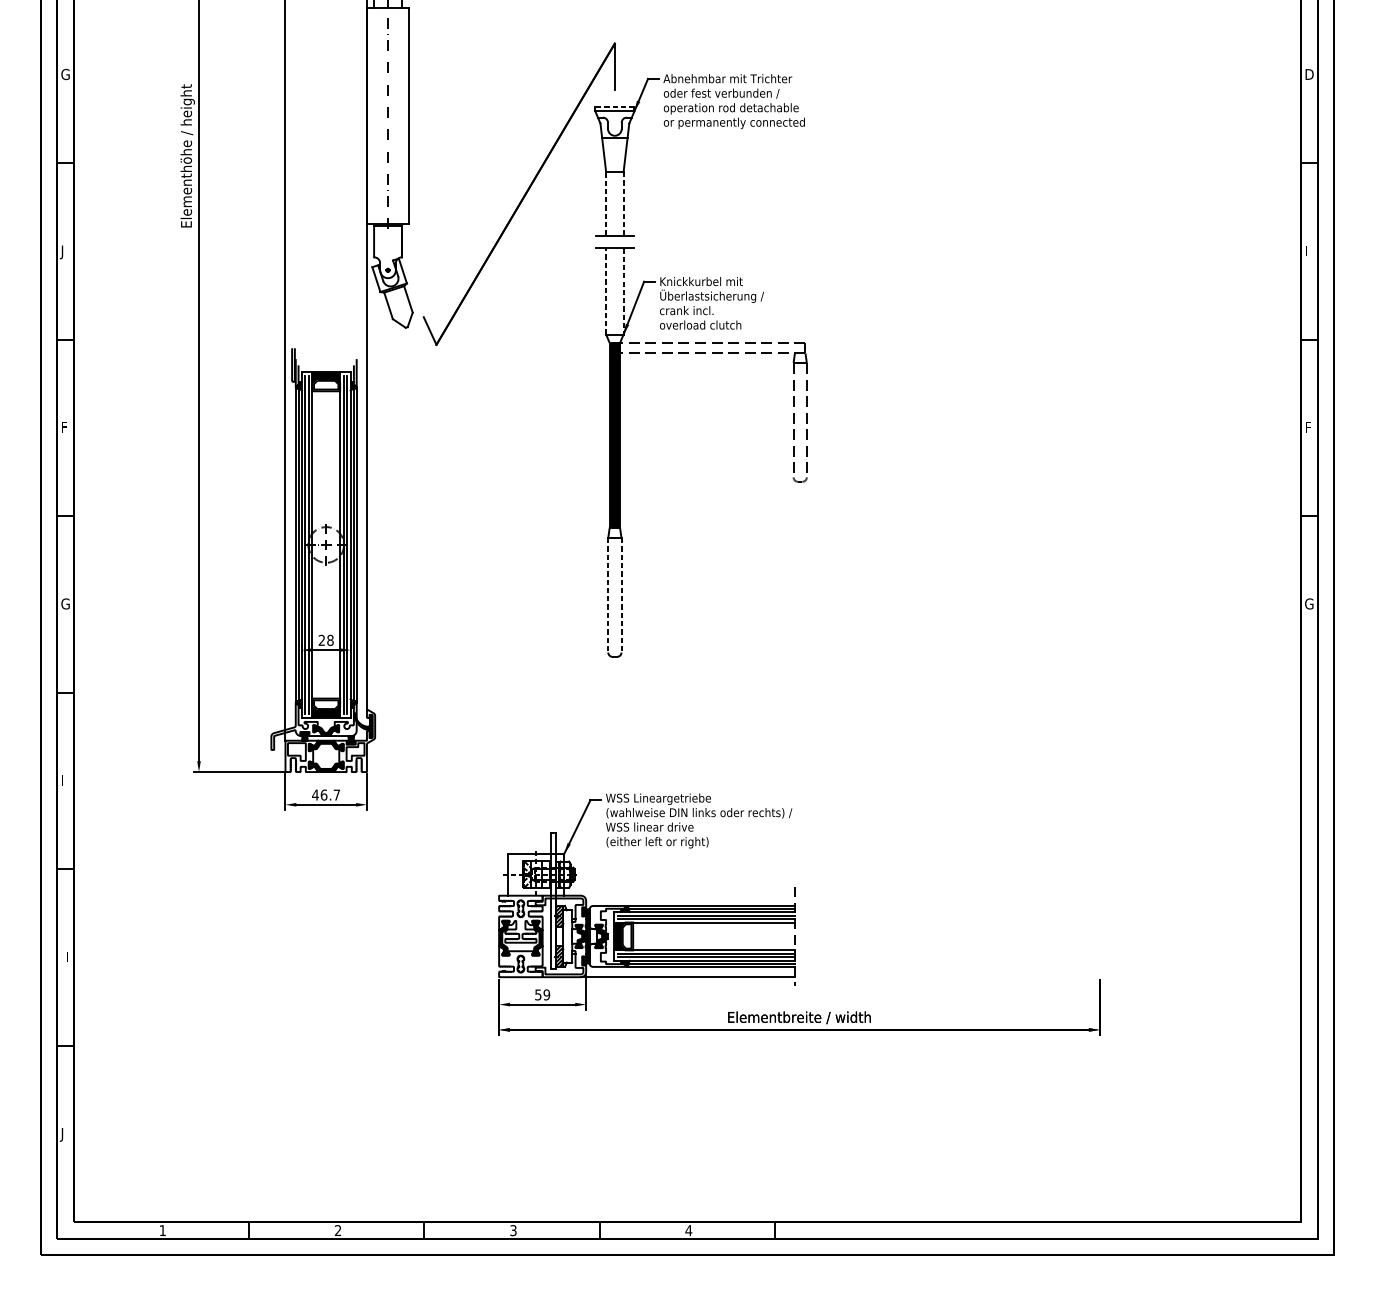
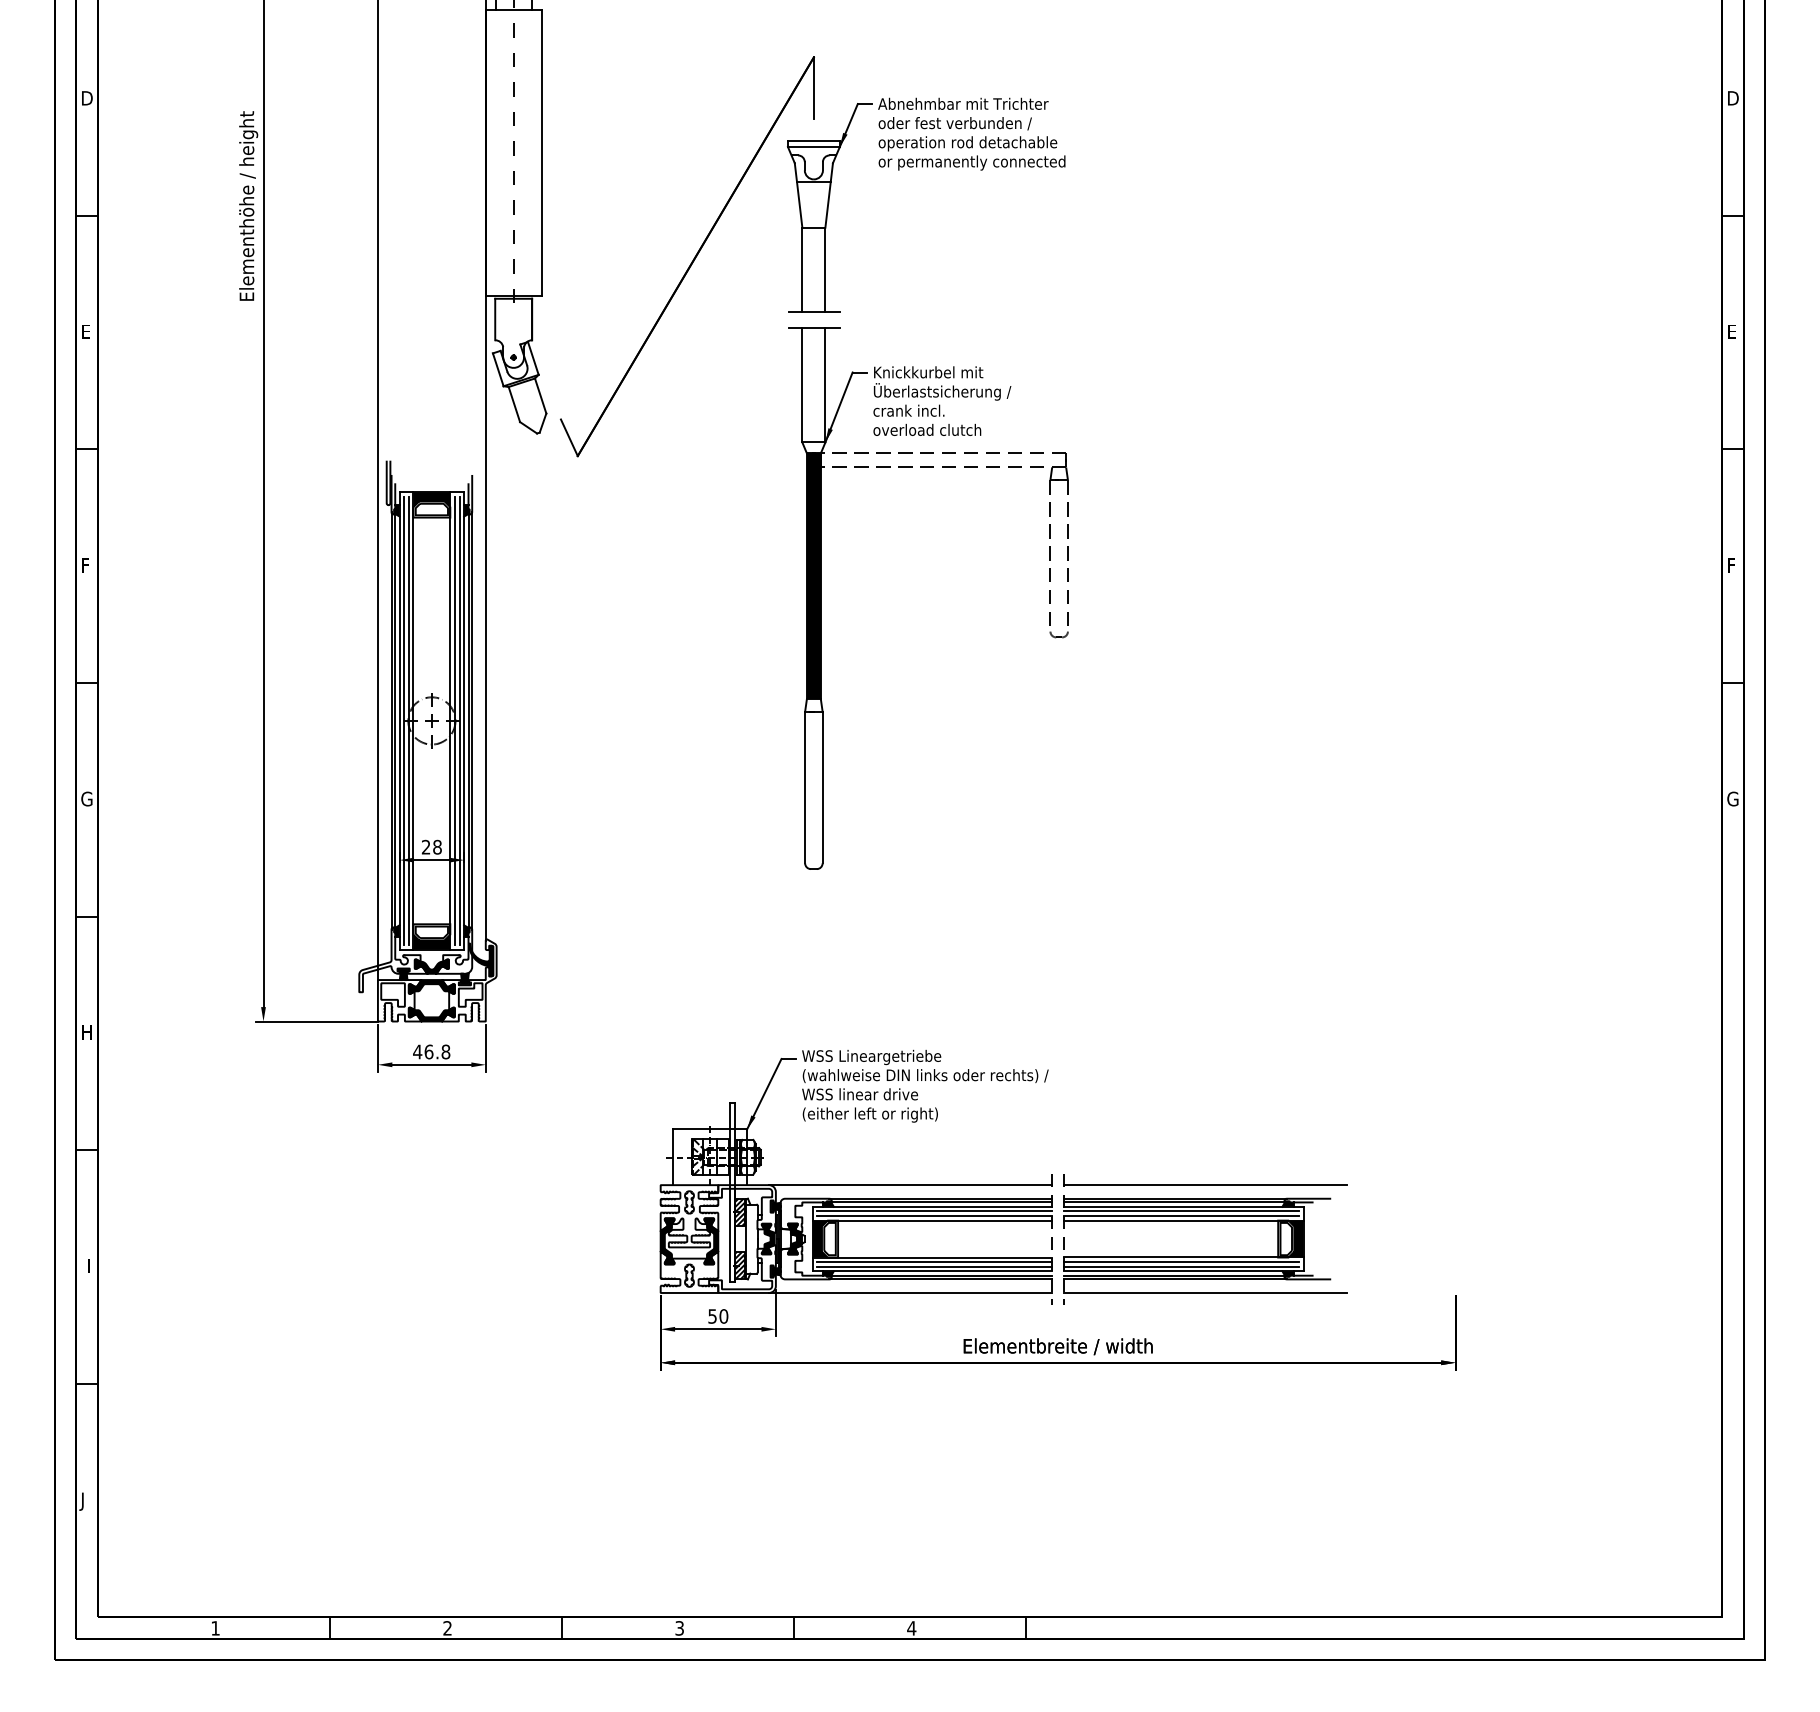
text: (65, 73) -> (86, 97), G -> D
line: (614, 107) -> (813, 141), dashed -> solid
line: (606, 203) -> (802, 269), dashed -> solid
line: (623, 203) -> (825, 269), dashed -> solid
text: (1308, 250) -> (1732, 331), I -> E
text: (63, 252) -> (84, 333), J -> E
line: (606, 290) -> (802, 384), dashed -> solid
line: (623, 291) -> (825, 385), dashed -> solid
line: (608, 595) -> (805, 787), dashed -> solid
line: (621, 595) -> (822, 787), dashed -> solid
text: (66, 780) -> (87, 1032), I -> H
text: (336, 794) -> (445, 1051), 46.7 -> 46.8
line: (687, 895) -> (910, 1185), added
part: (910, 949) -> (1205, 1256), added
text: (546, 994) -> (723, 1316), 59 -> 50

